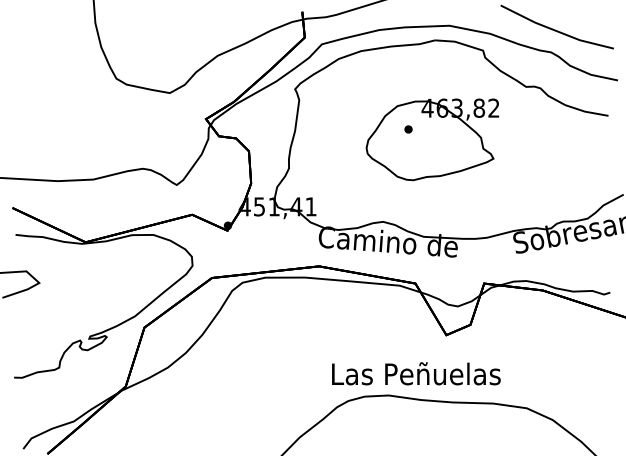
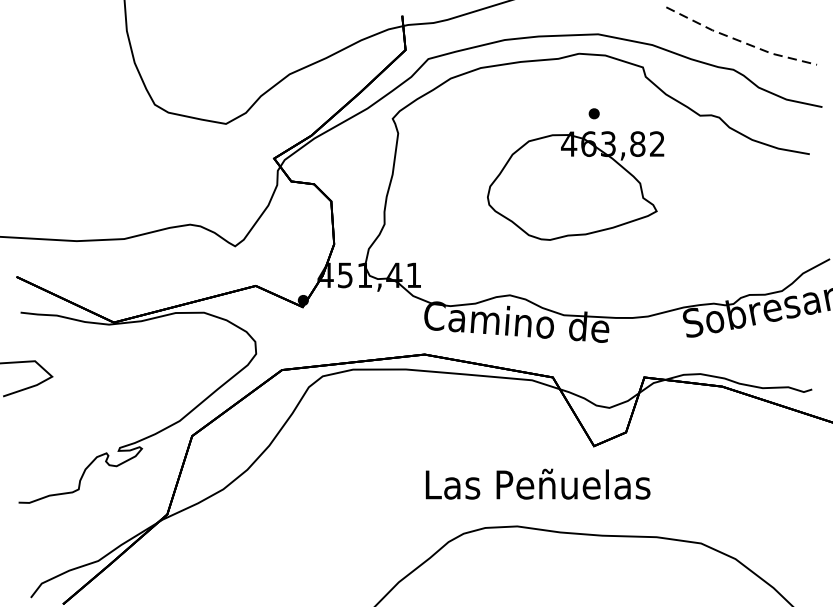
line: (555, 30) -> (739, 40), solid -> dashed
part: (408, 129) -> (594, 113), moved
text: (416, 373) -> (538, 483), moved

